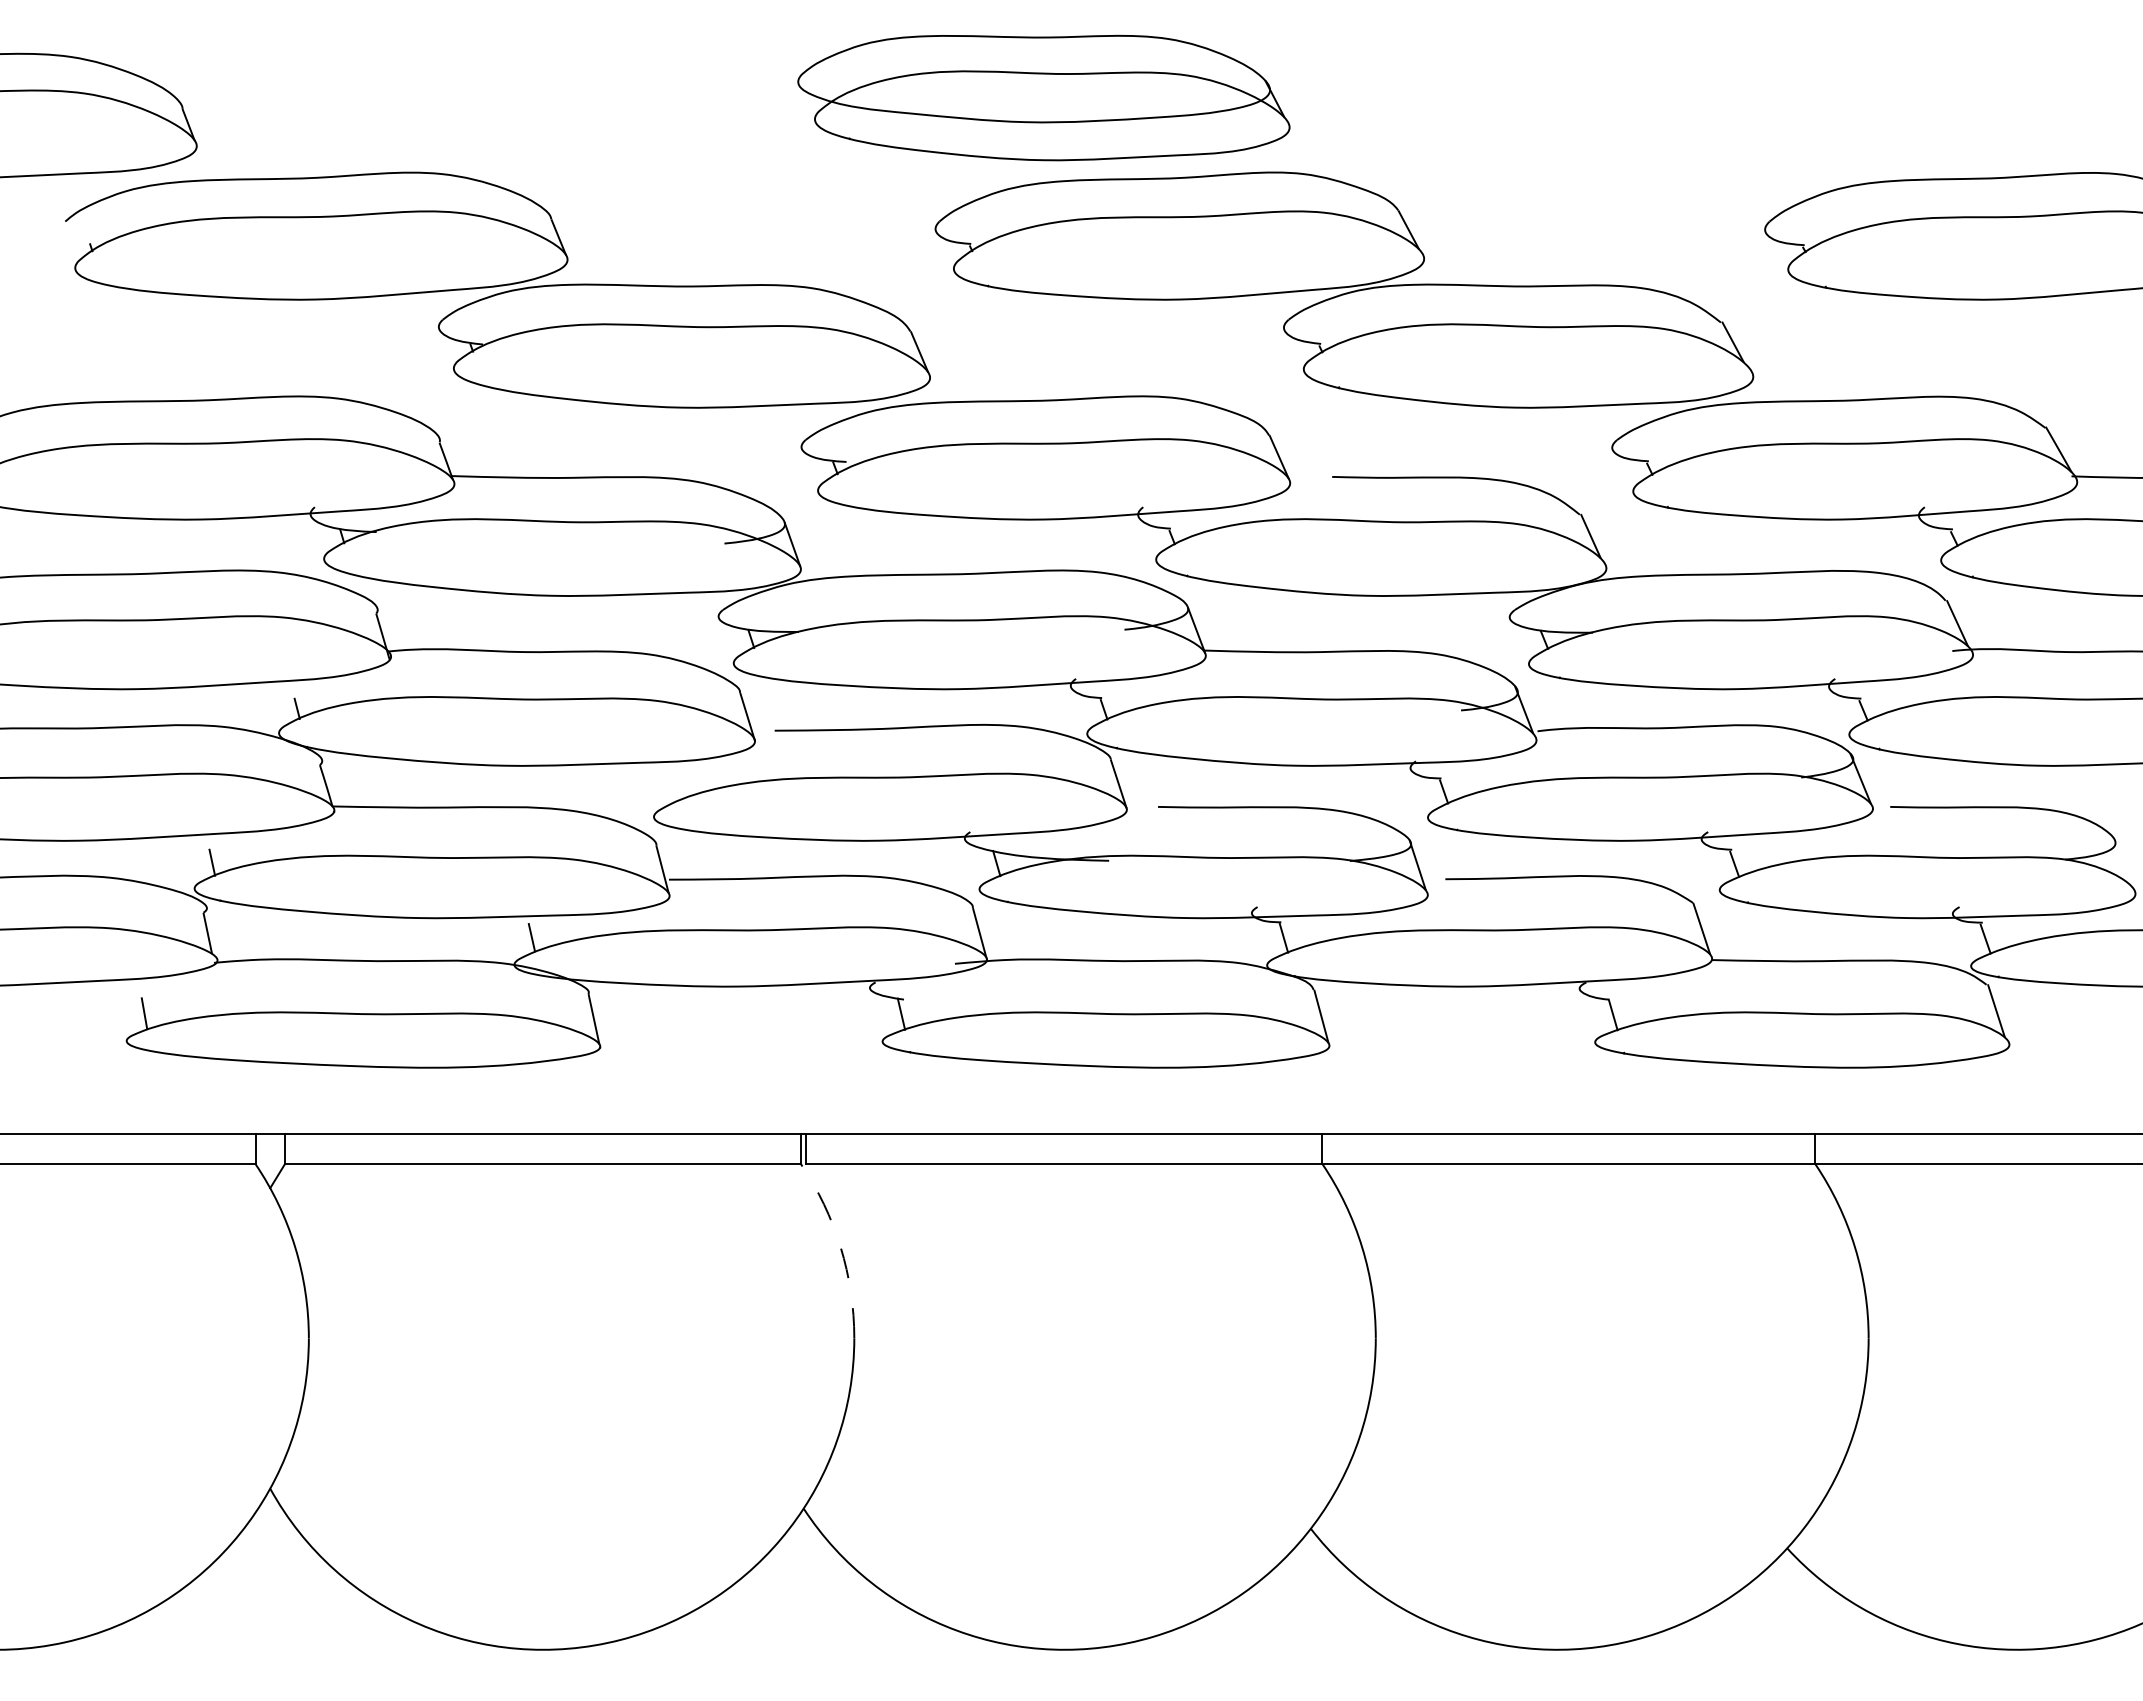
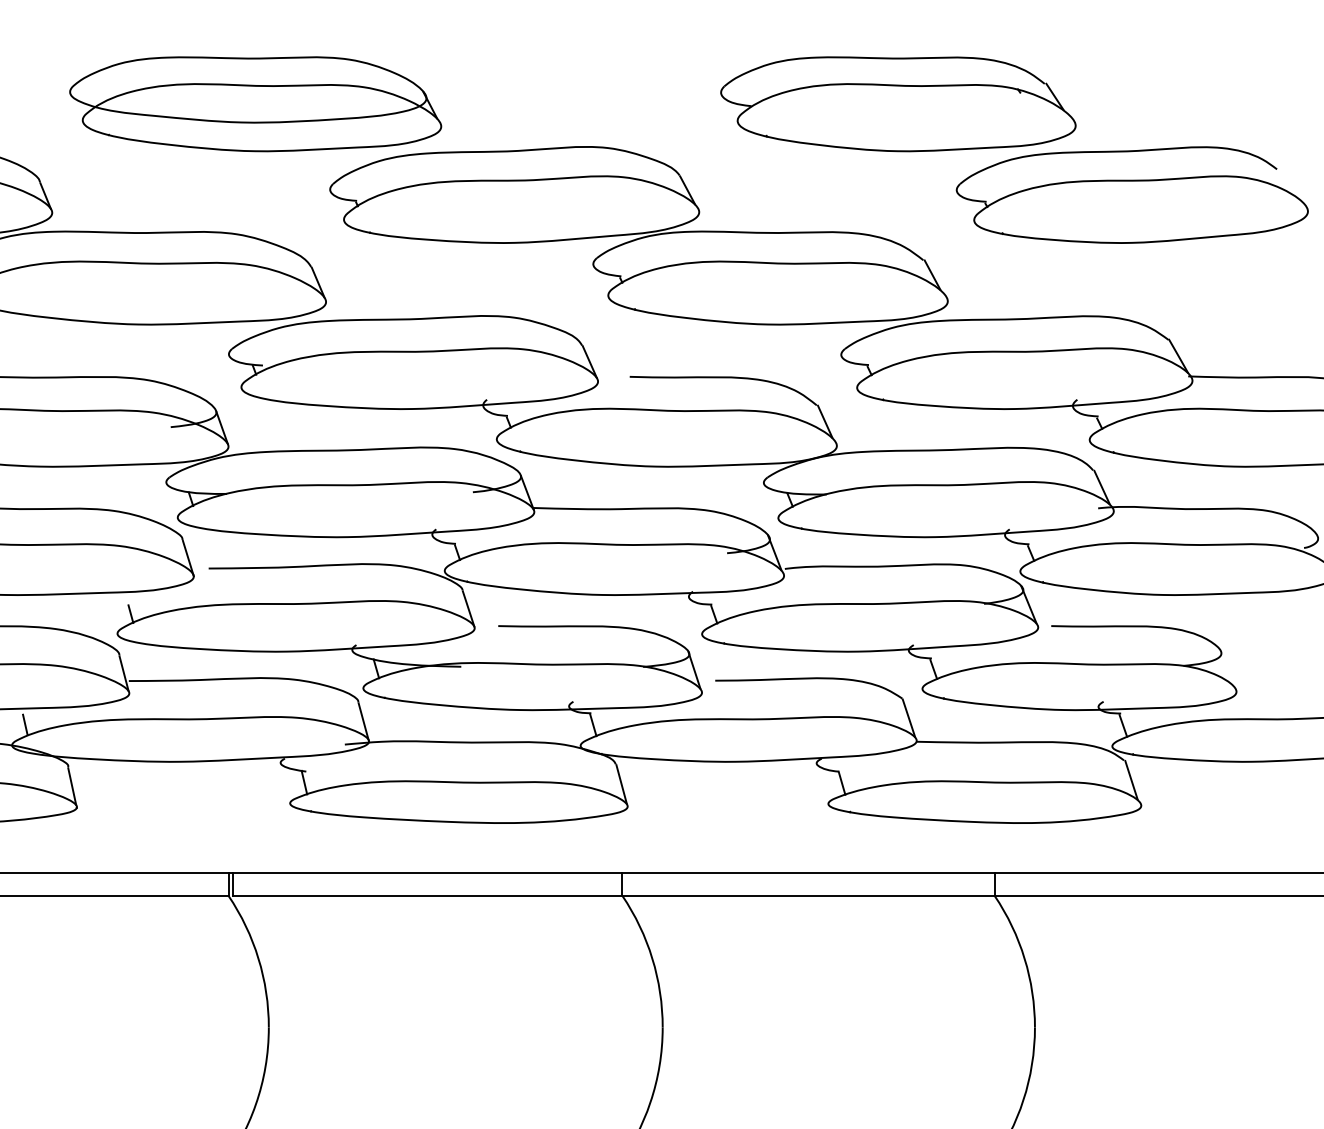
part: (1043, 97) -> (255, 103), moved
part: (1687, 116) -> (898, 104), added
line: (671, 790) -> (130, 613), added
arc: (840, 1247) -> (258, 958), dashed -> solid

